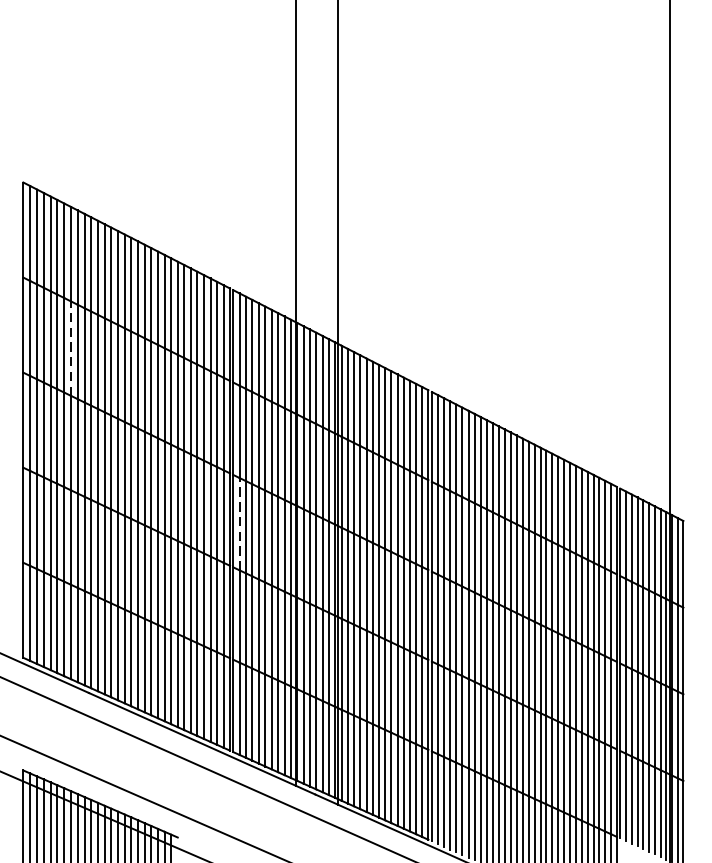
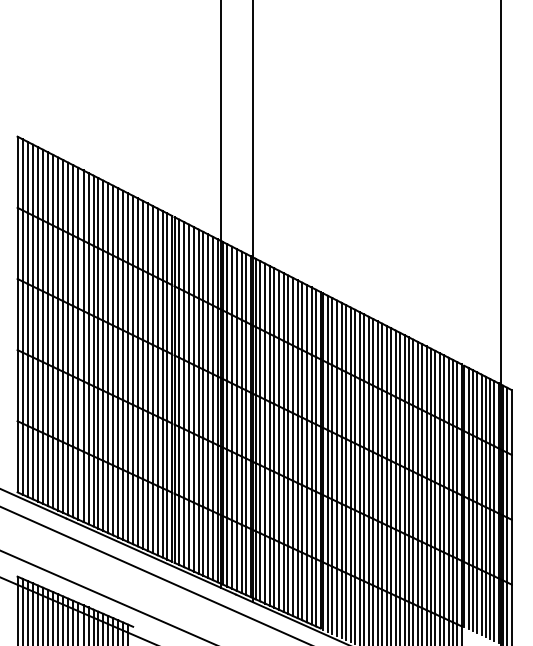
line: (71, 347) -> (53, 260), dashed -> solid
line: (239, 524) -> (179, 392), dashed -> solid

